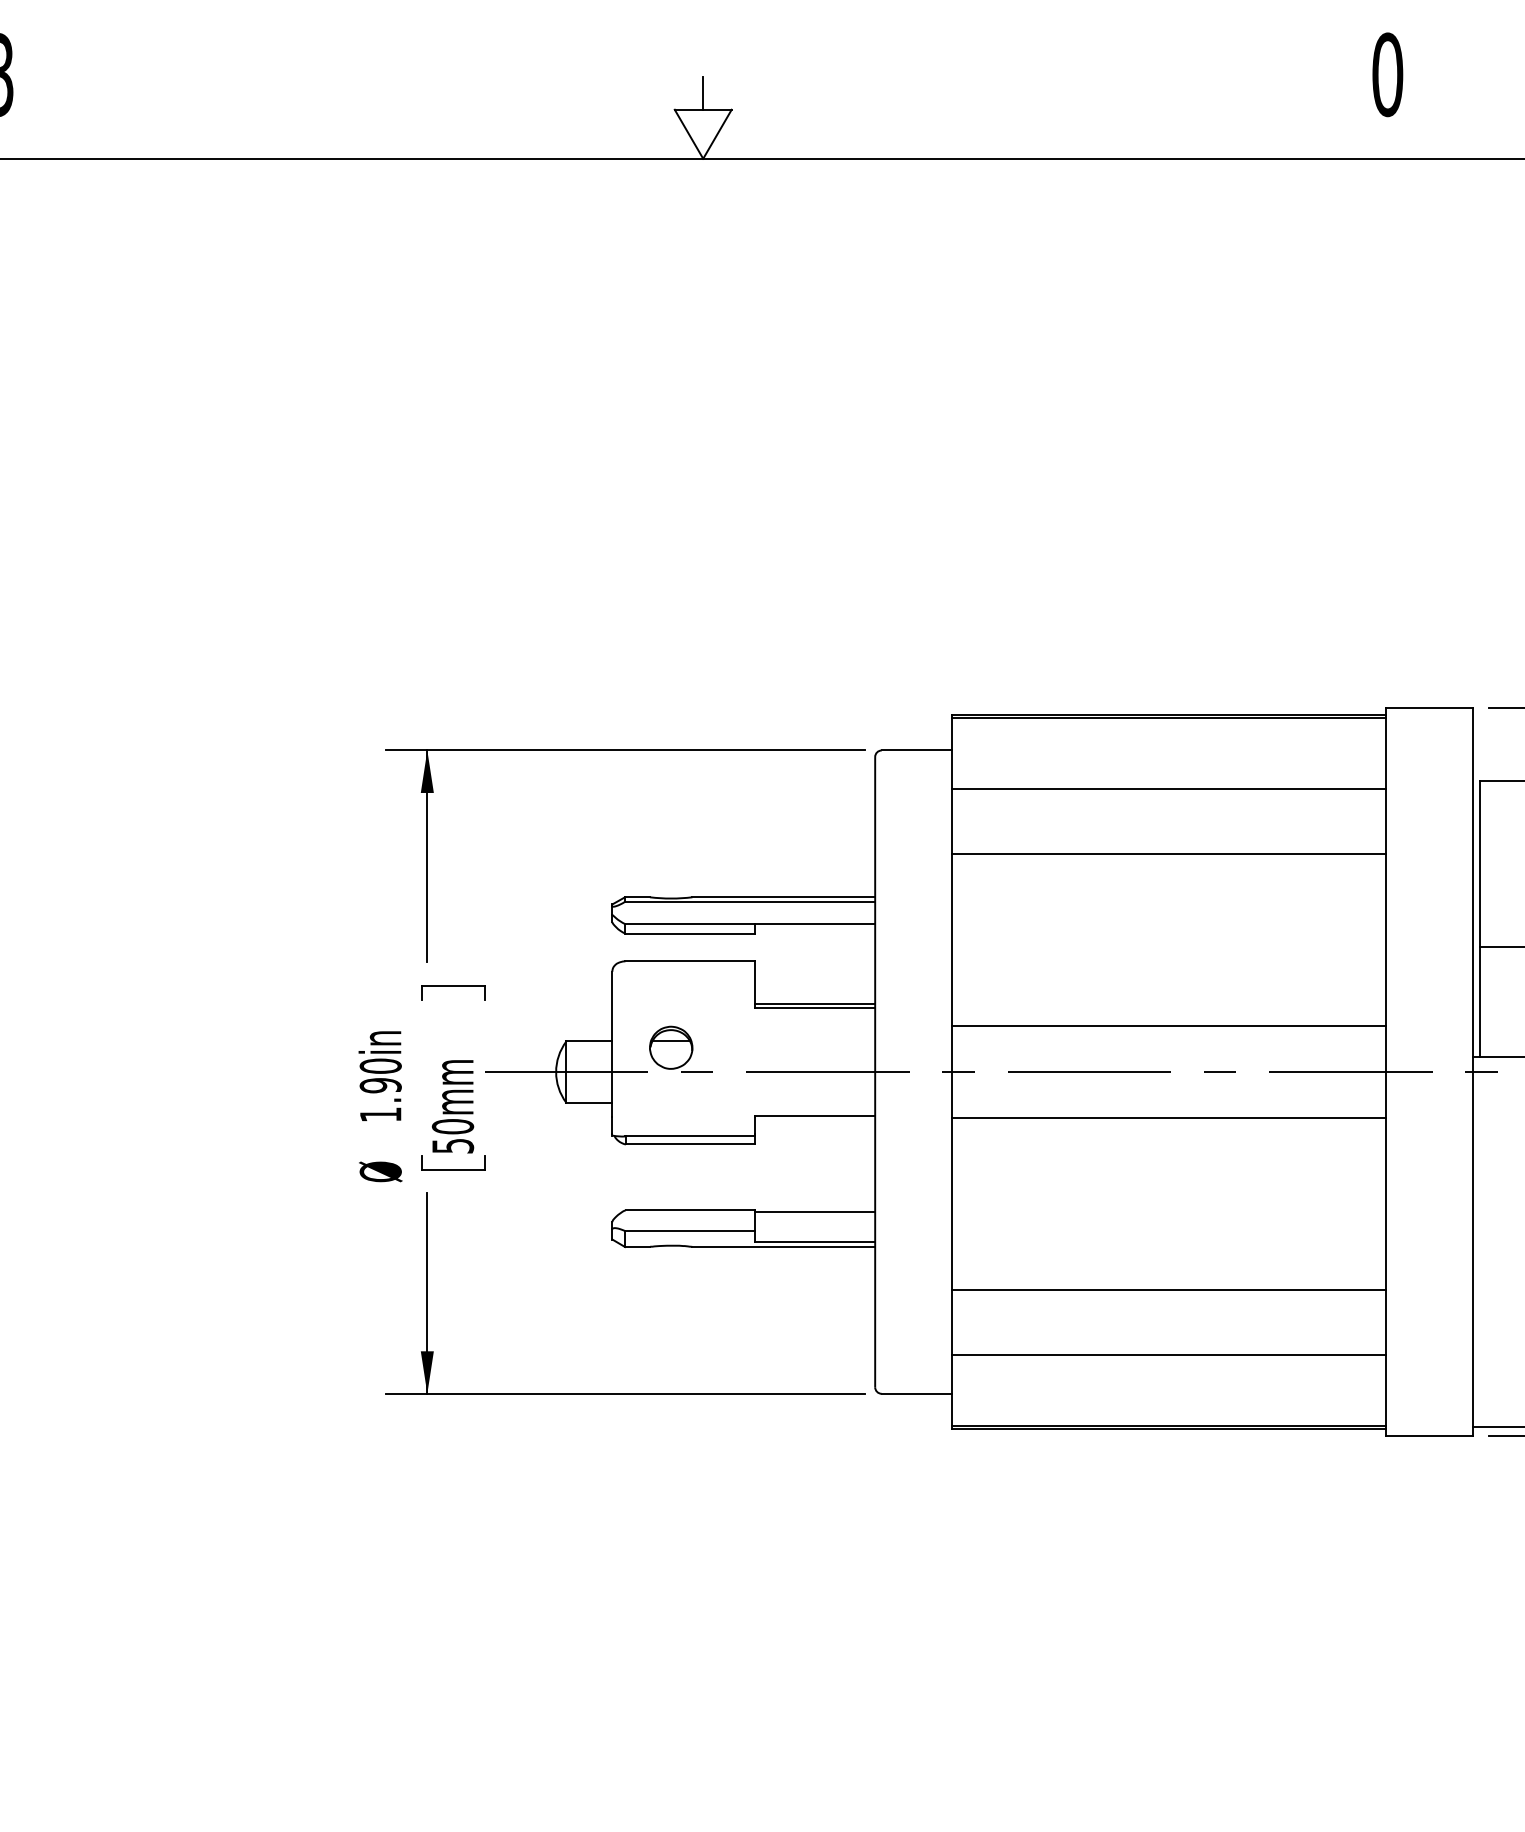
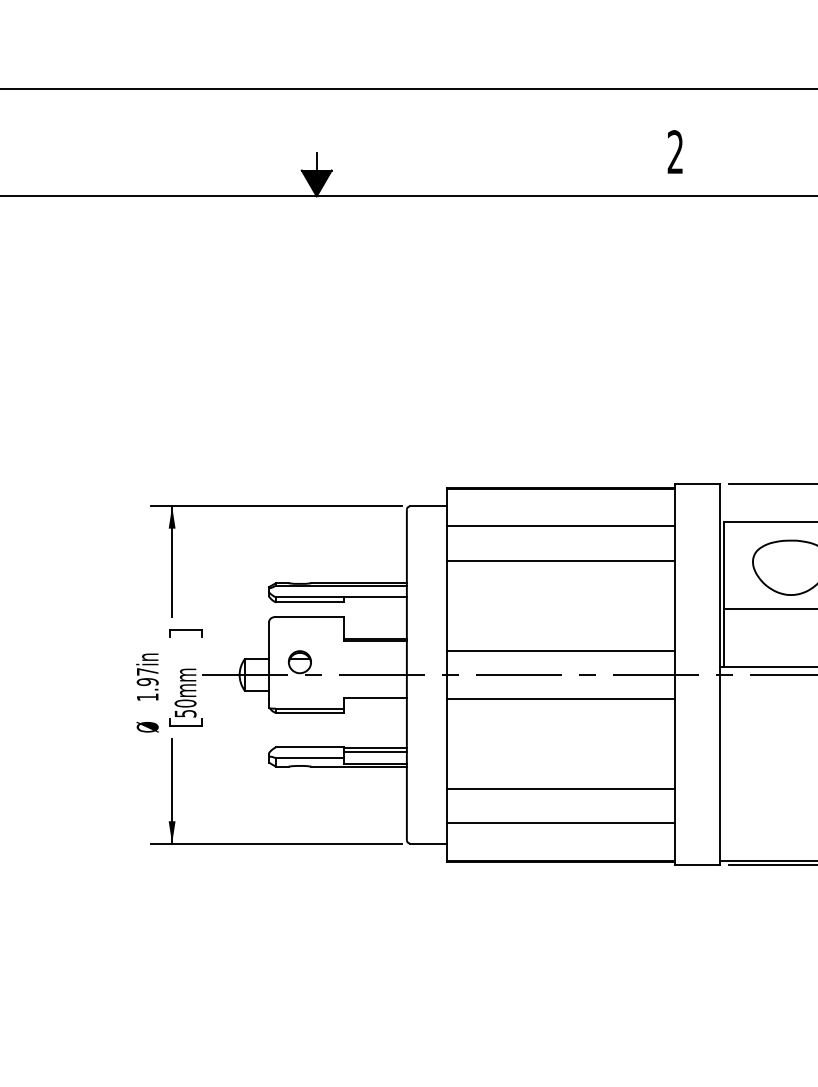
text: (1387, 75) -> (675, 152), 0 -> 2
fill: (702, 134) -> (316, 183), added
text: (380, 1065) -> (147, 671), 1.90in -> 1.97in
line: (813, 1220) -> (374, 752), added

